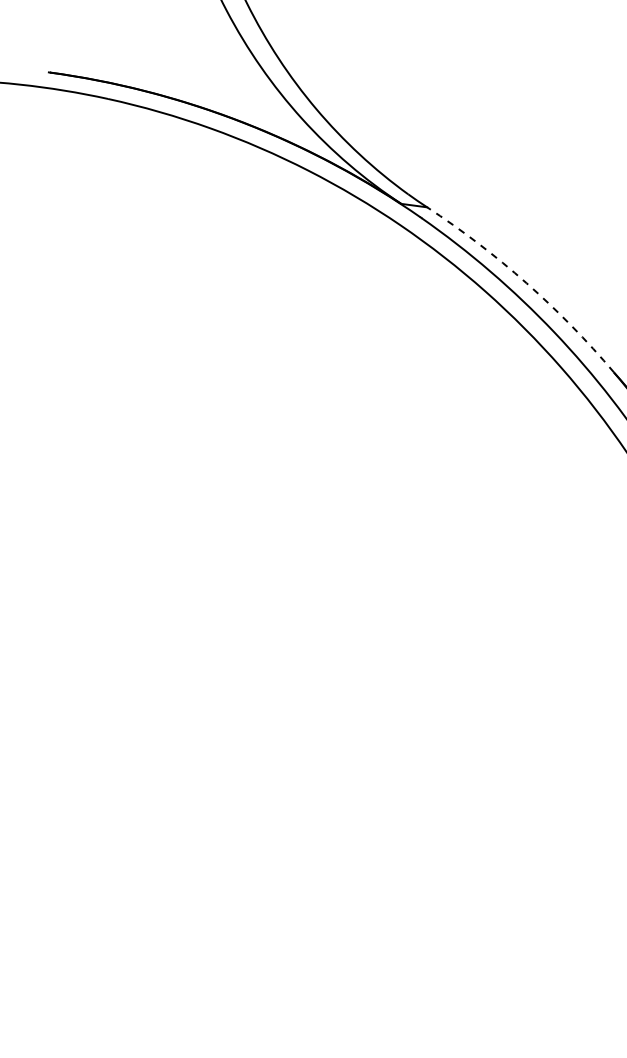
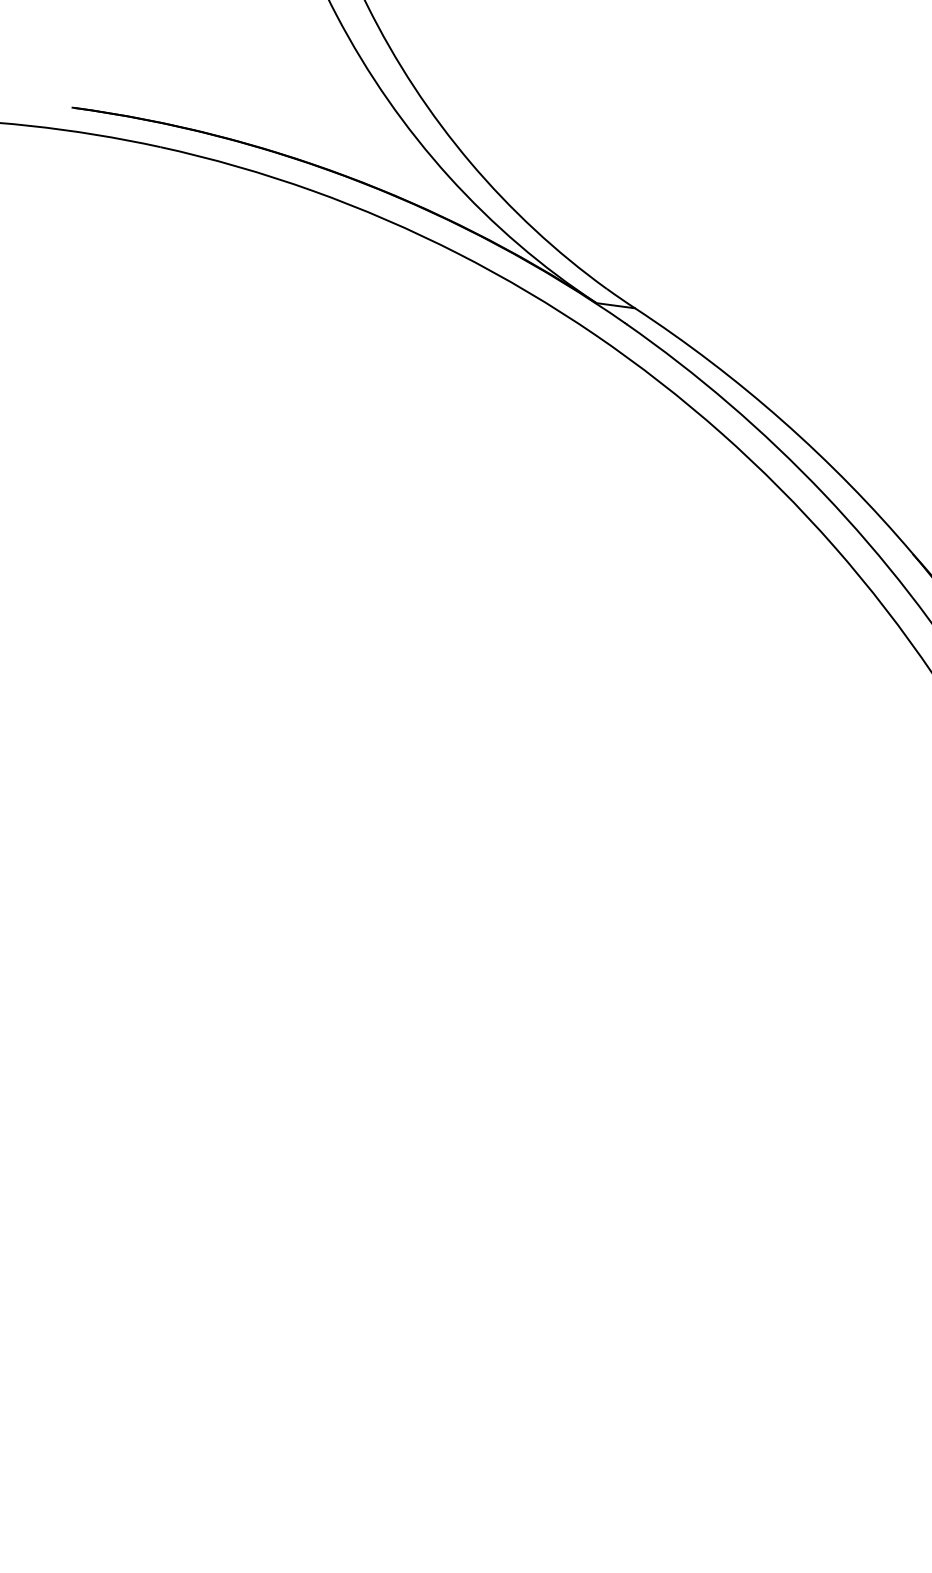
arc: (526, 283) -> (782, 421), dashed -> solid

